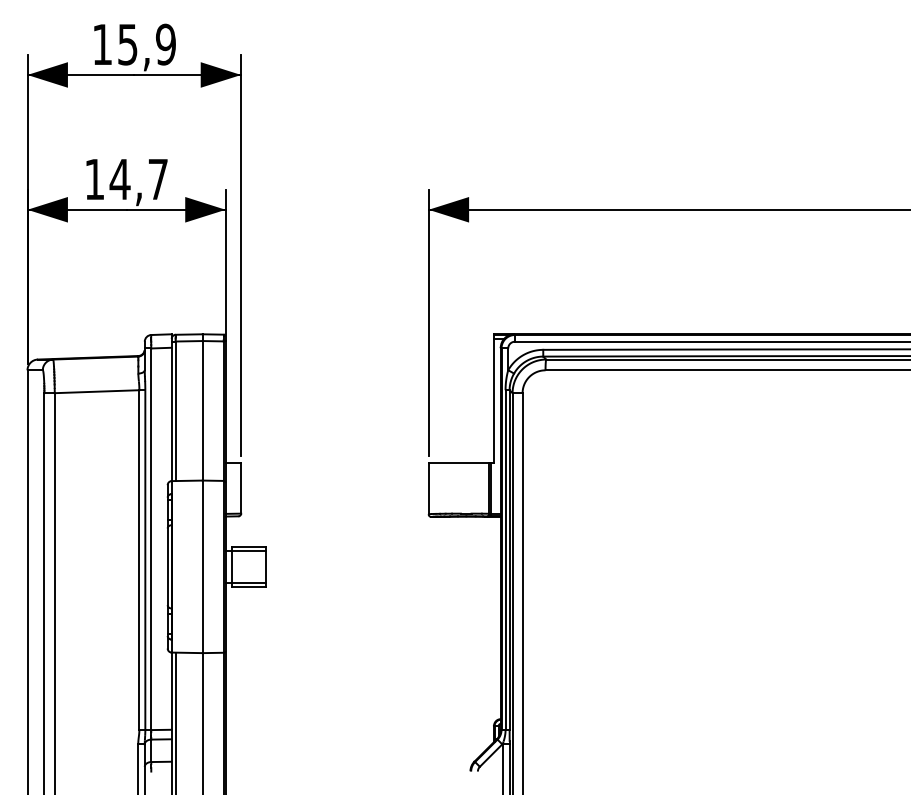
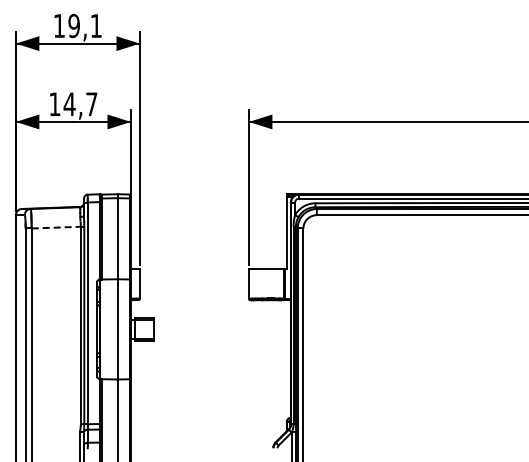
text: (147, 43) -> (85, 25), 15,9 -> 19,1
line: (97, 391) -> (56, 227), solid -> dashed

